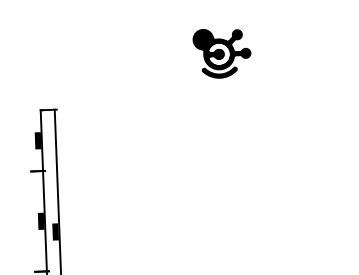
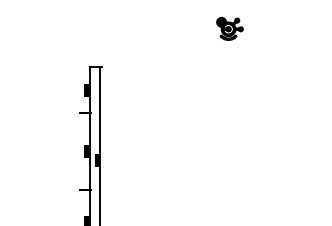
part: (221, 52) -> (229, 28), size x0.6

